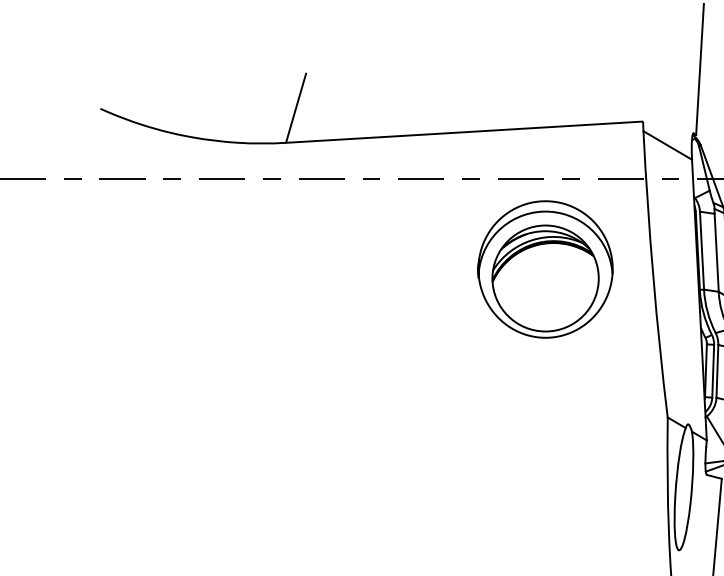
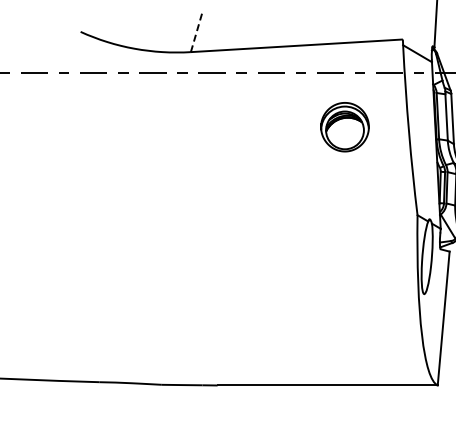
line: (295, 108) -> (196, 31), solid -> dashed
part: (544, 268) -> (344, 126), size x0.6

